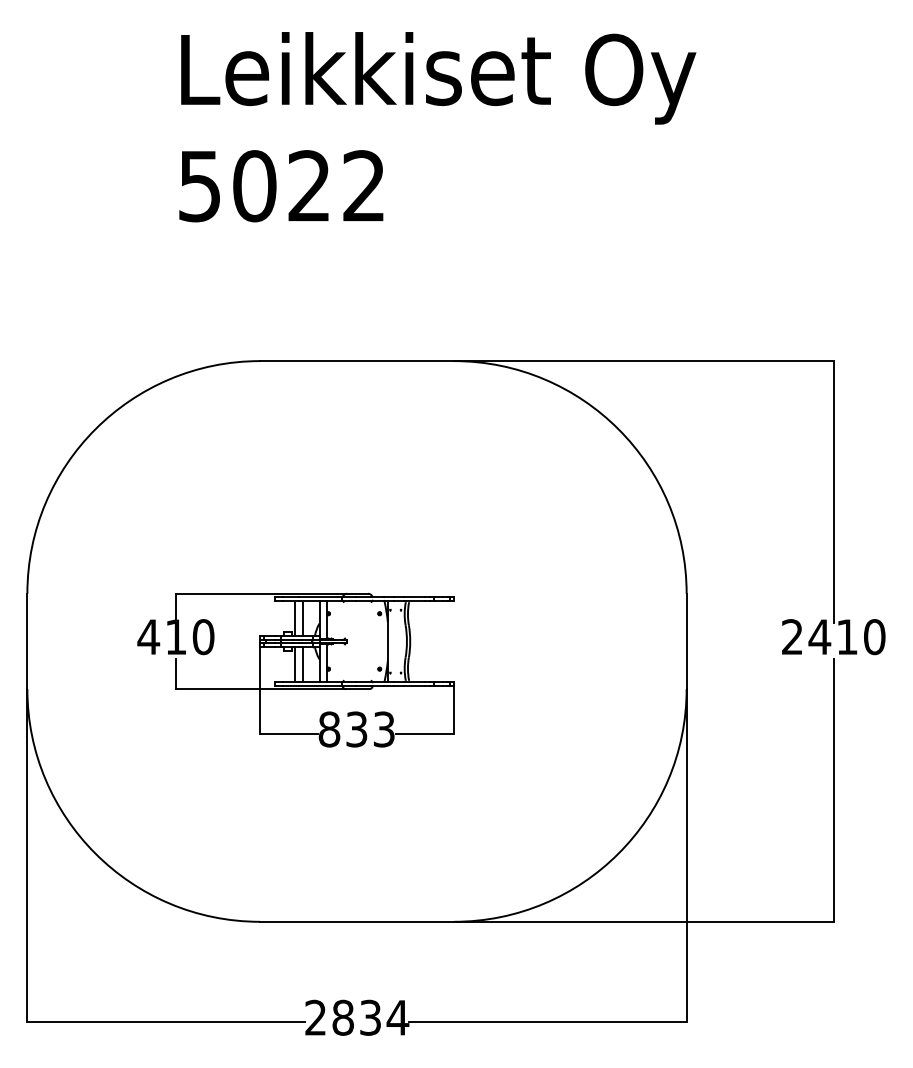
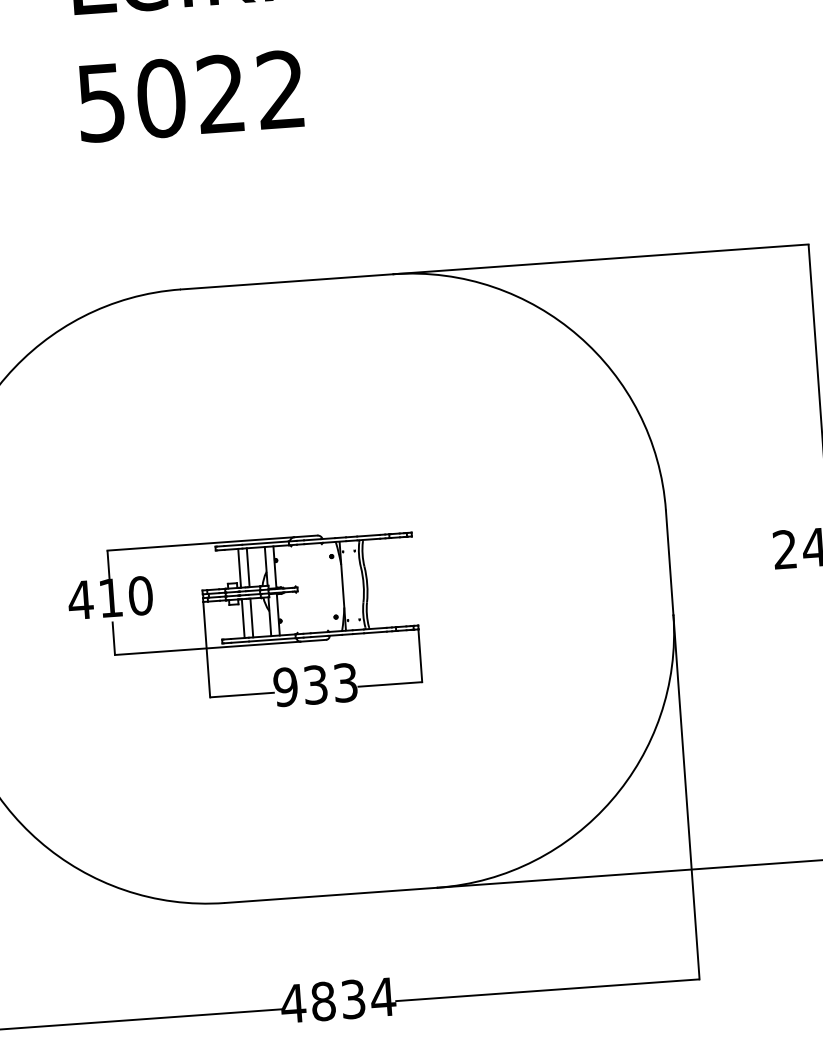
text: (329, 729) -> (285, 687), 833 -> 933
text: (315, 1017) -> (293, 1003), 2834 -> 4834

